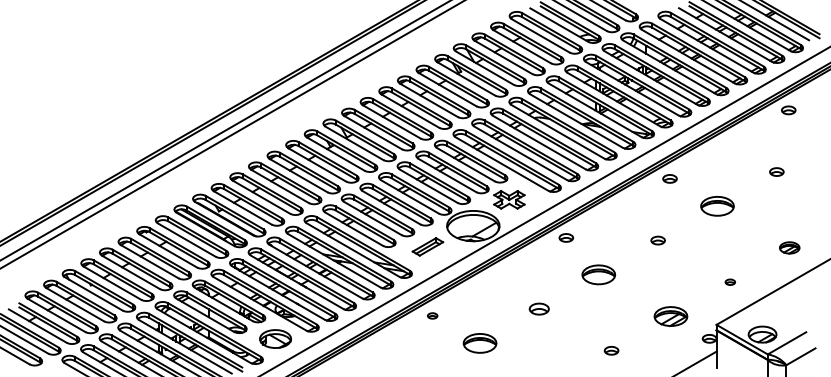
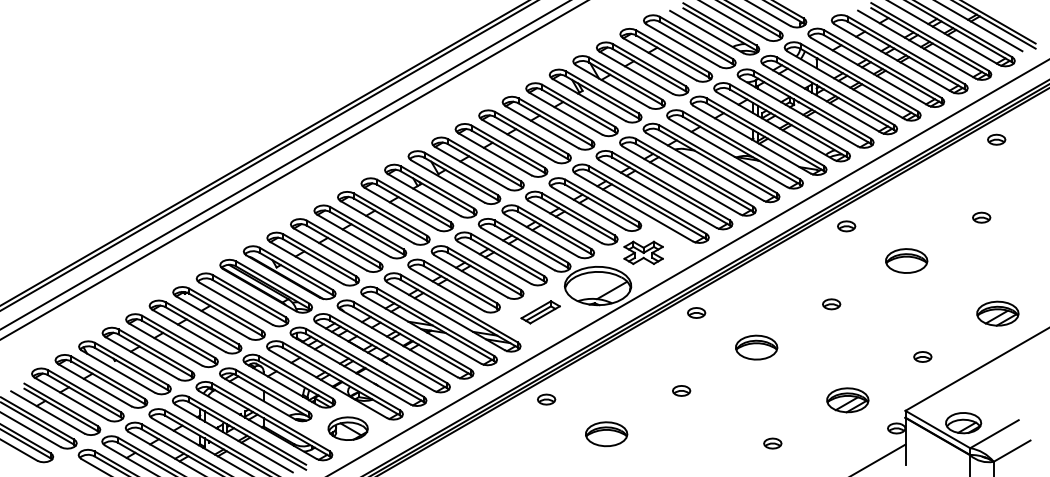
part: (566, 237) -> (696, 312), moved
part: (789, 247) -> (997, 313), size x1.67
part: (730, 281) -> (922, 356), size x1.43
part: (539, 308) -> (681, 390), size x0.71
part: (432, 315) -> (546, 399), size x1.43

